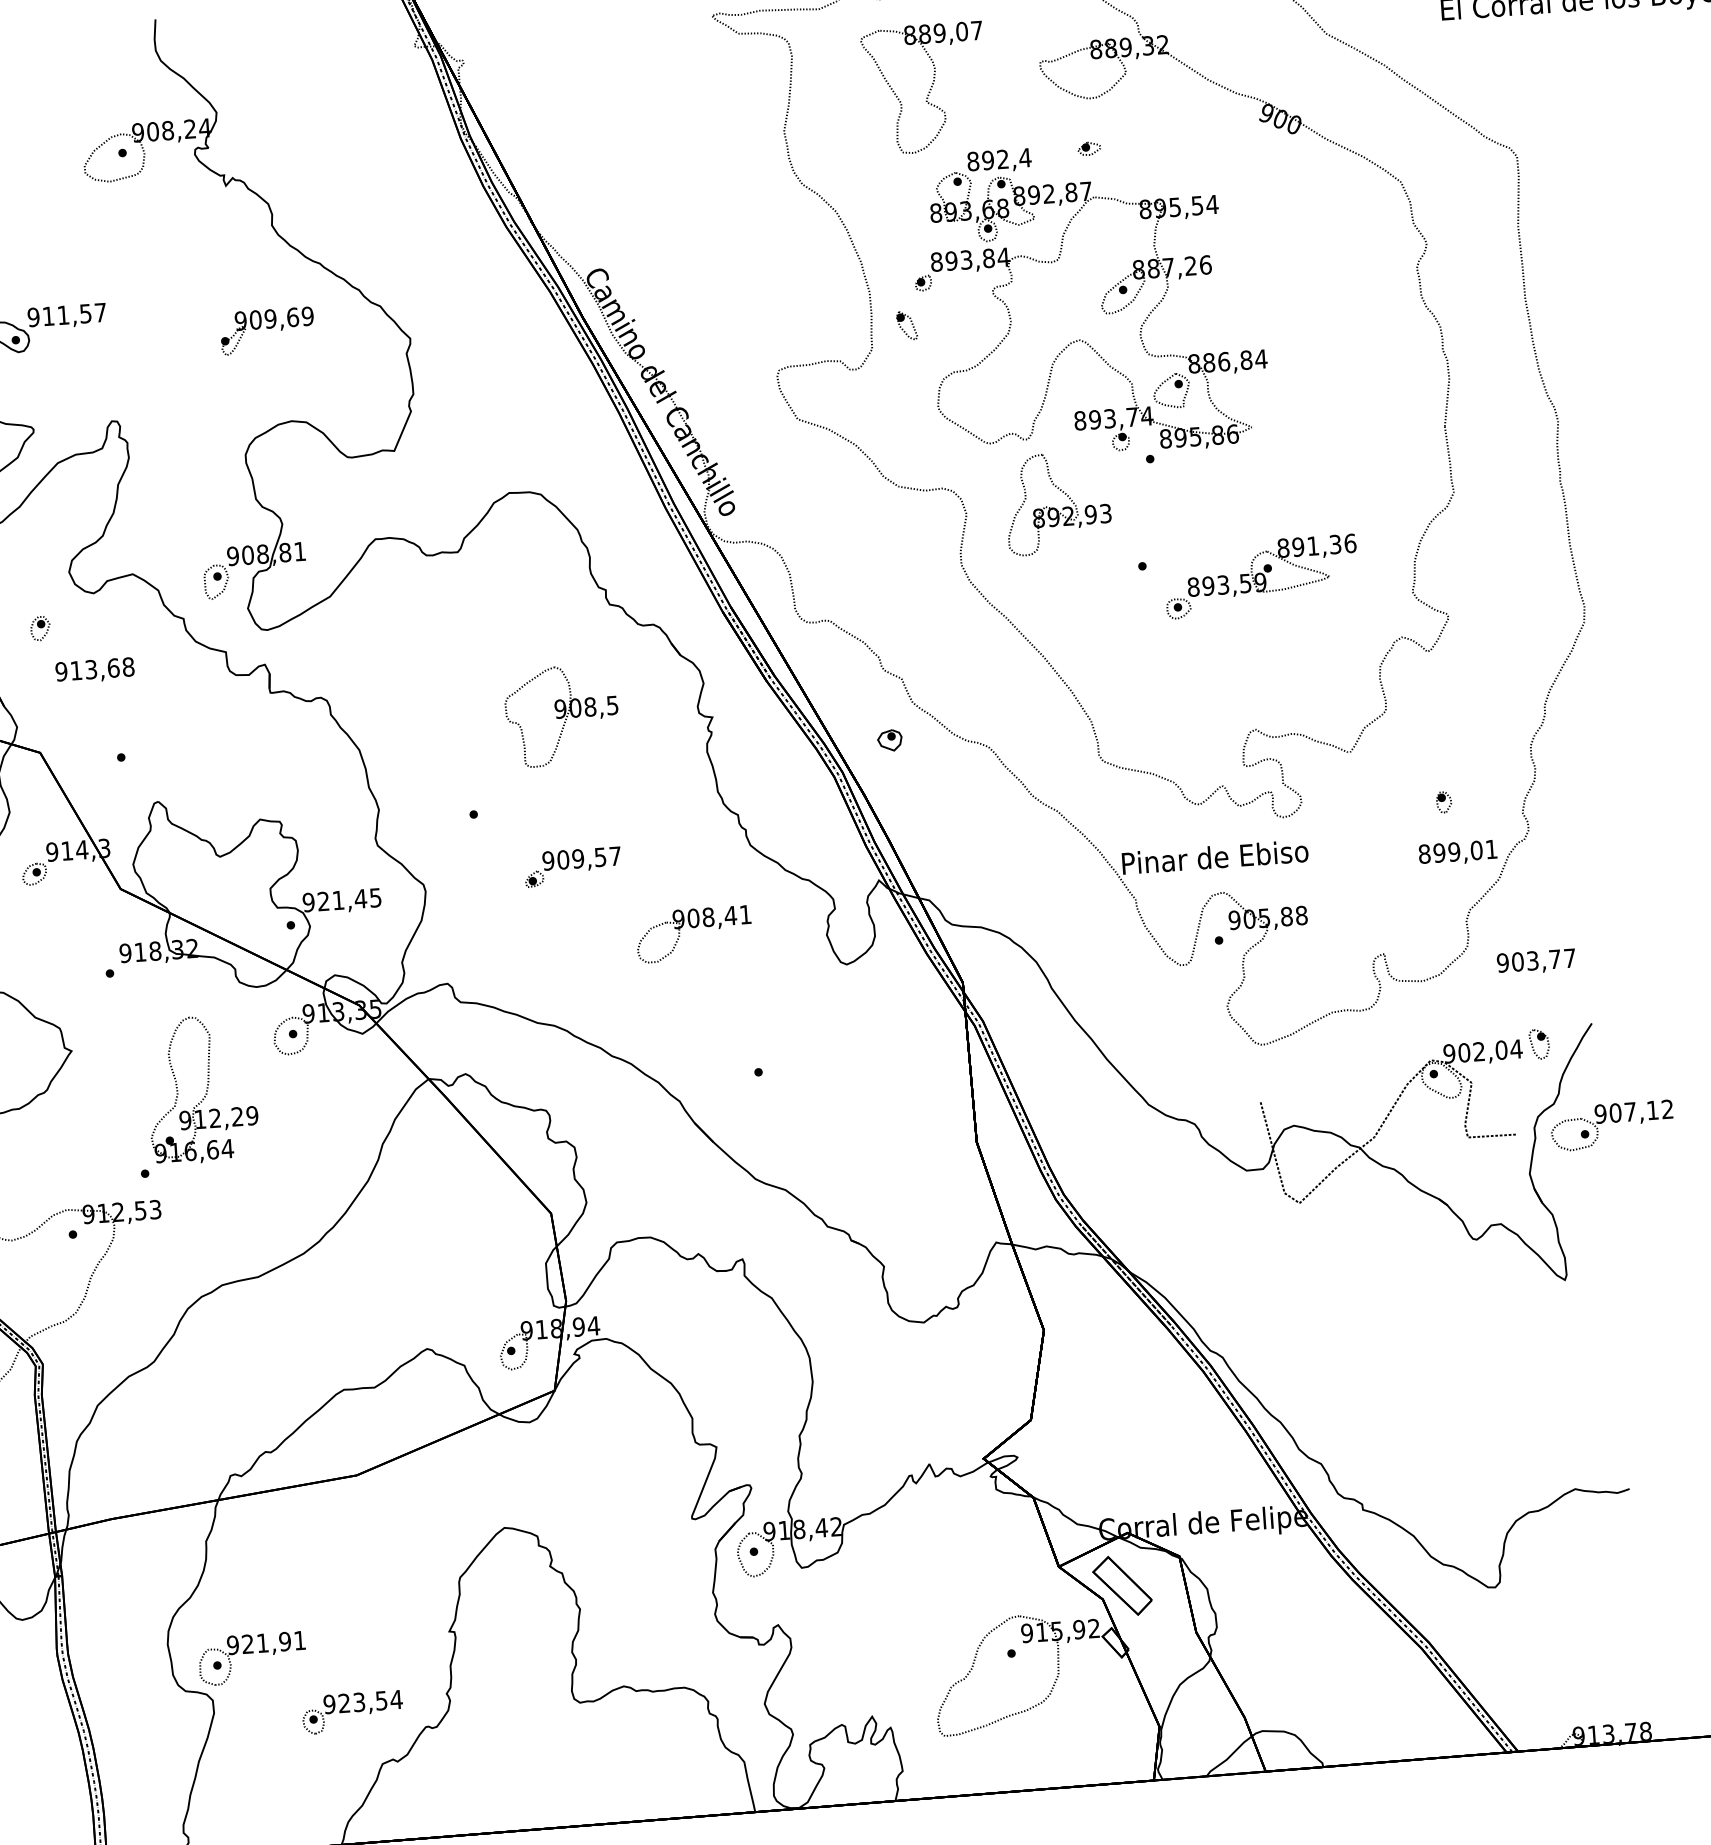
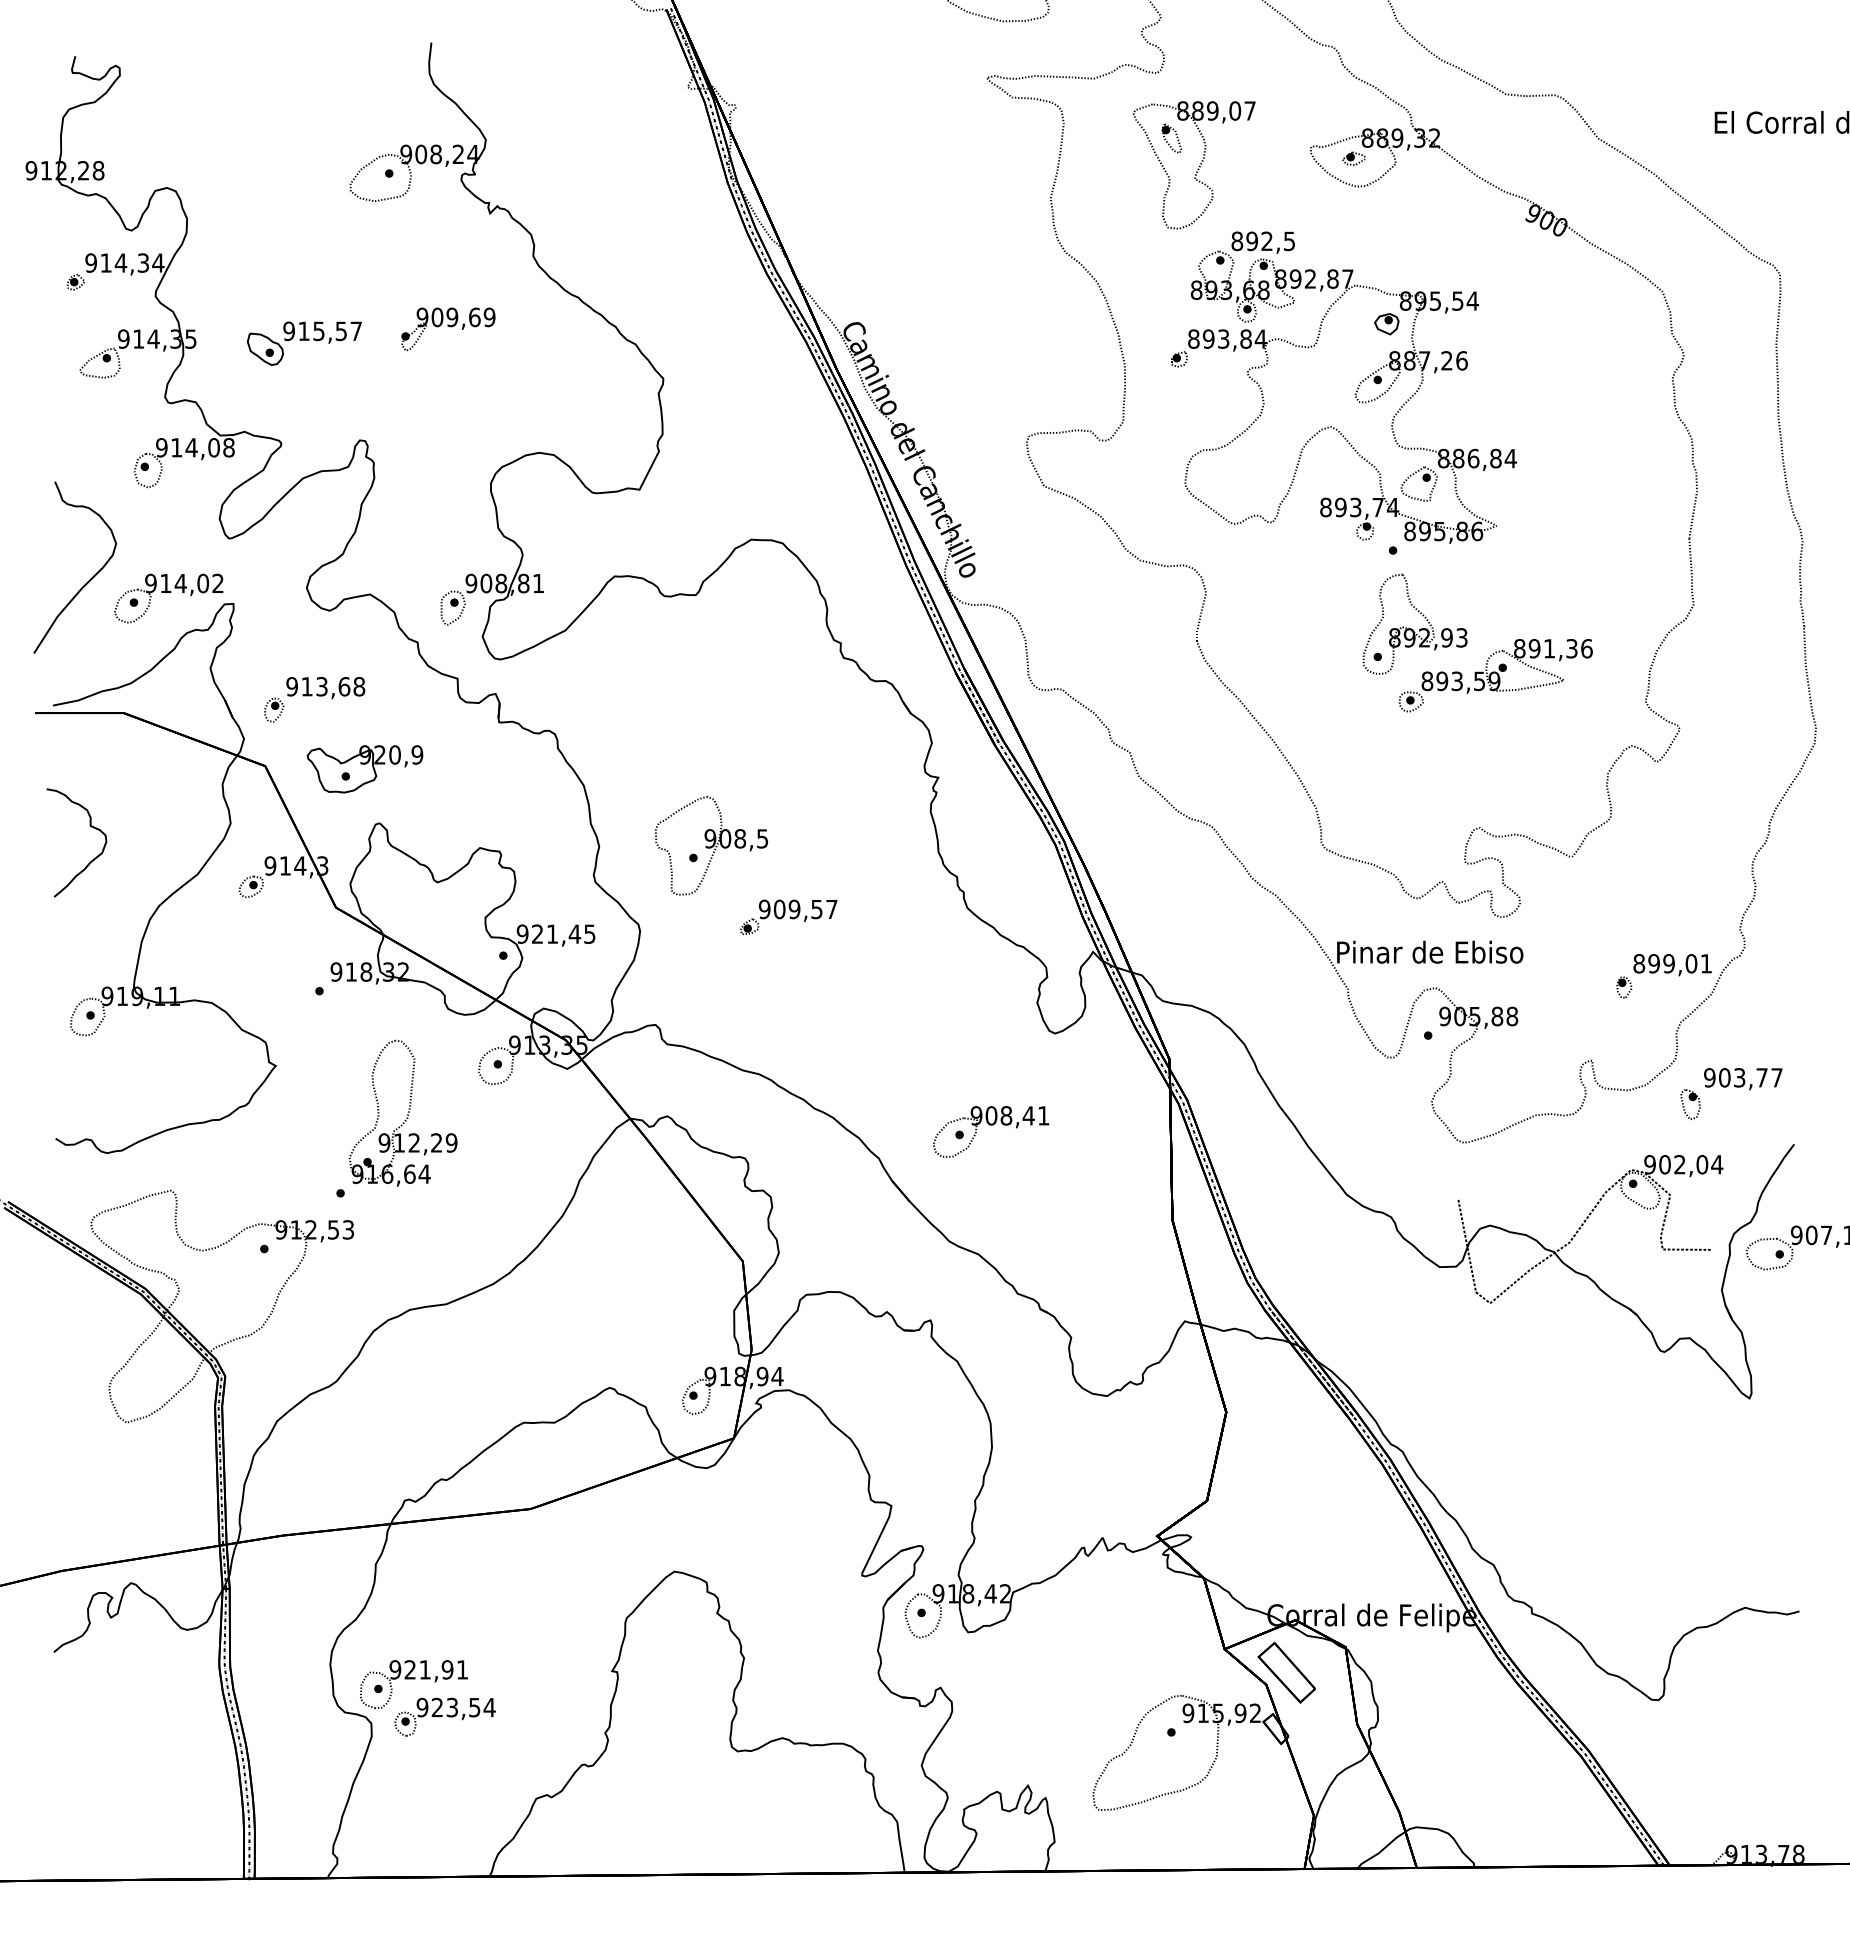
part: (1088, 148) -> (1353, 158), moved
text: (1025, 158) -> (1289, 241), 892,4 -> 892,5
text: (62, 315) -> (318, 331), 911,57 -> 915,57
part: (906, 325) -> (1171, 138), moved
part: (267, 331) -> (448, 329), moved
part: (1057, 502) -> (1414, 623), moved
part: (40, 627) -> (274, 709), moved
part: (562, 715) -> (711, 845), moved
part: (889, 740) -> (1386, 324), moved
part: (139, 749) -> (364, 769), added
part: (1444, 802) -> (1624, 987), moved
part: (693, 934) -> (990, 1131), moved
part: (1539, 1044) -> (1690, 1104), moved
part: (352, 1711) -> (444, 1716), moved

